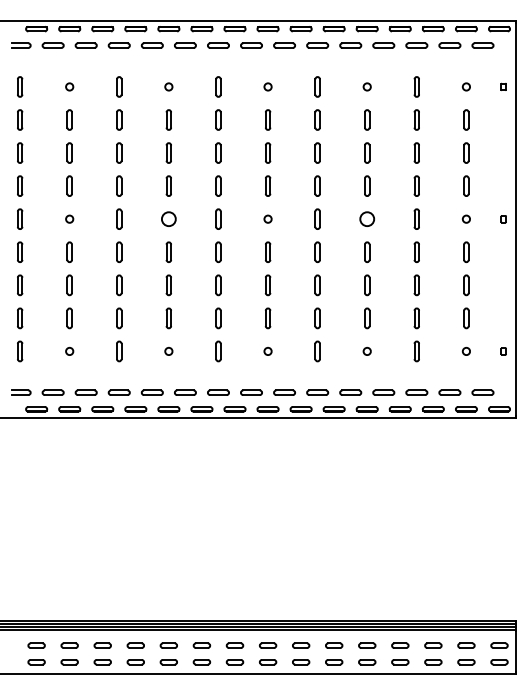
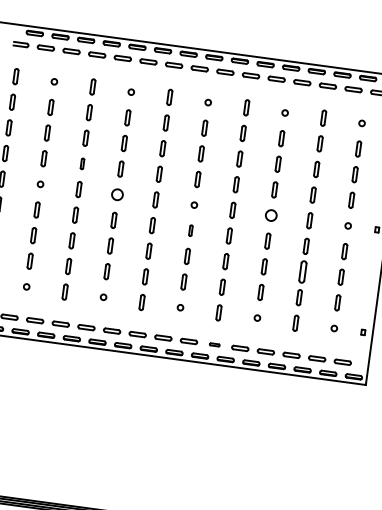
part: (119, 185) -> (82, 163), size x0.7
part: (267, 251) -> (190, 230), size x0.7
part: (416, 285) -> (302, 272), size x1.4
part: (317, 392) -> (214, 344), size x0.6

